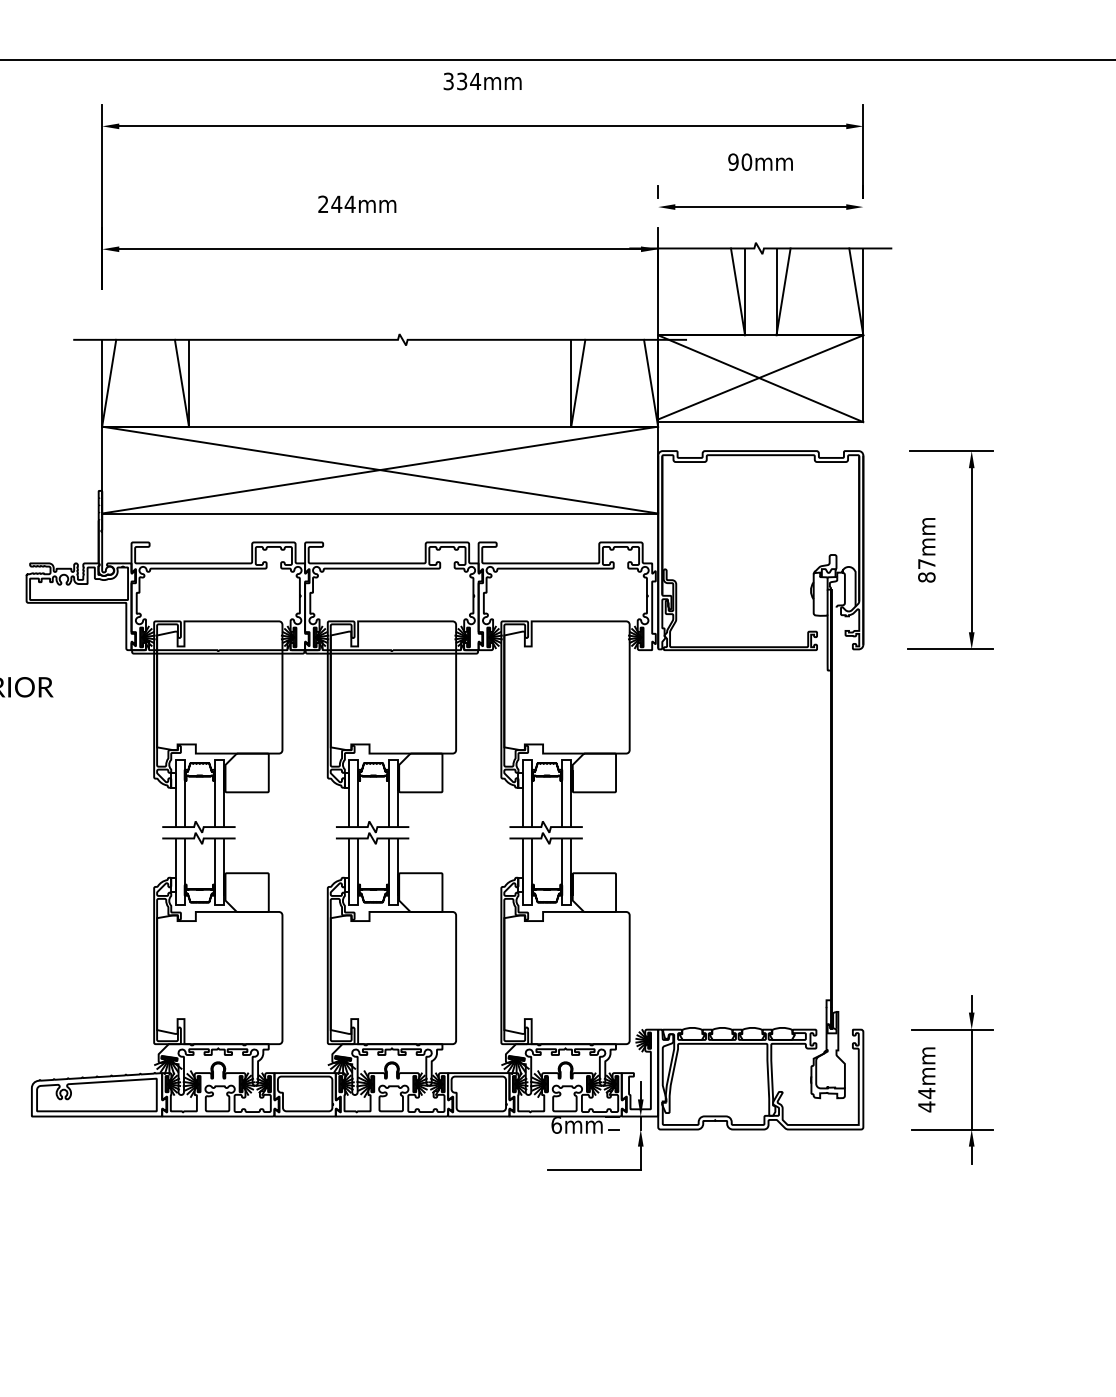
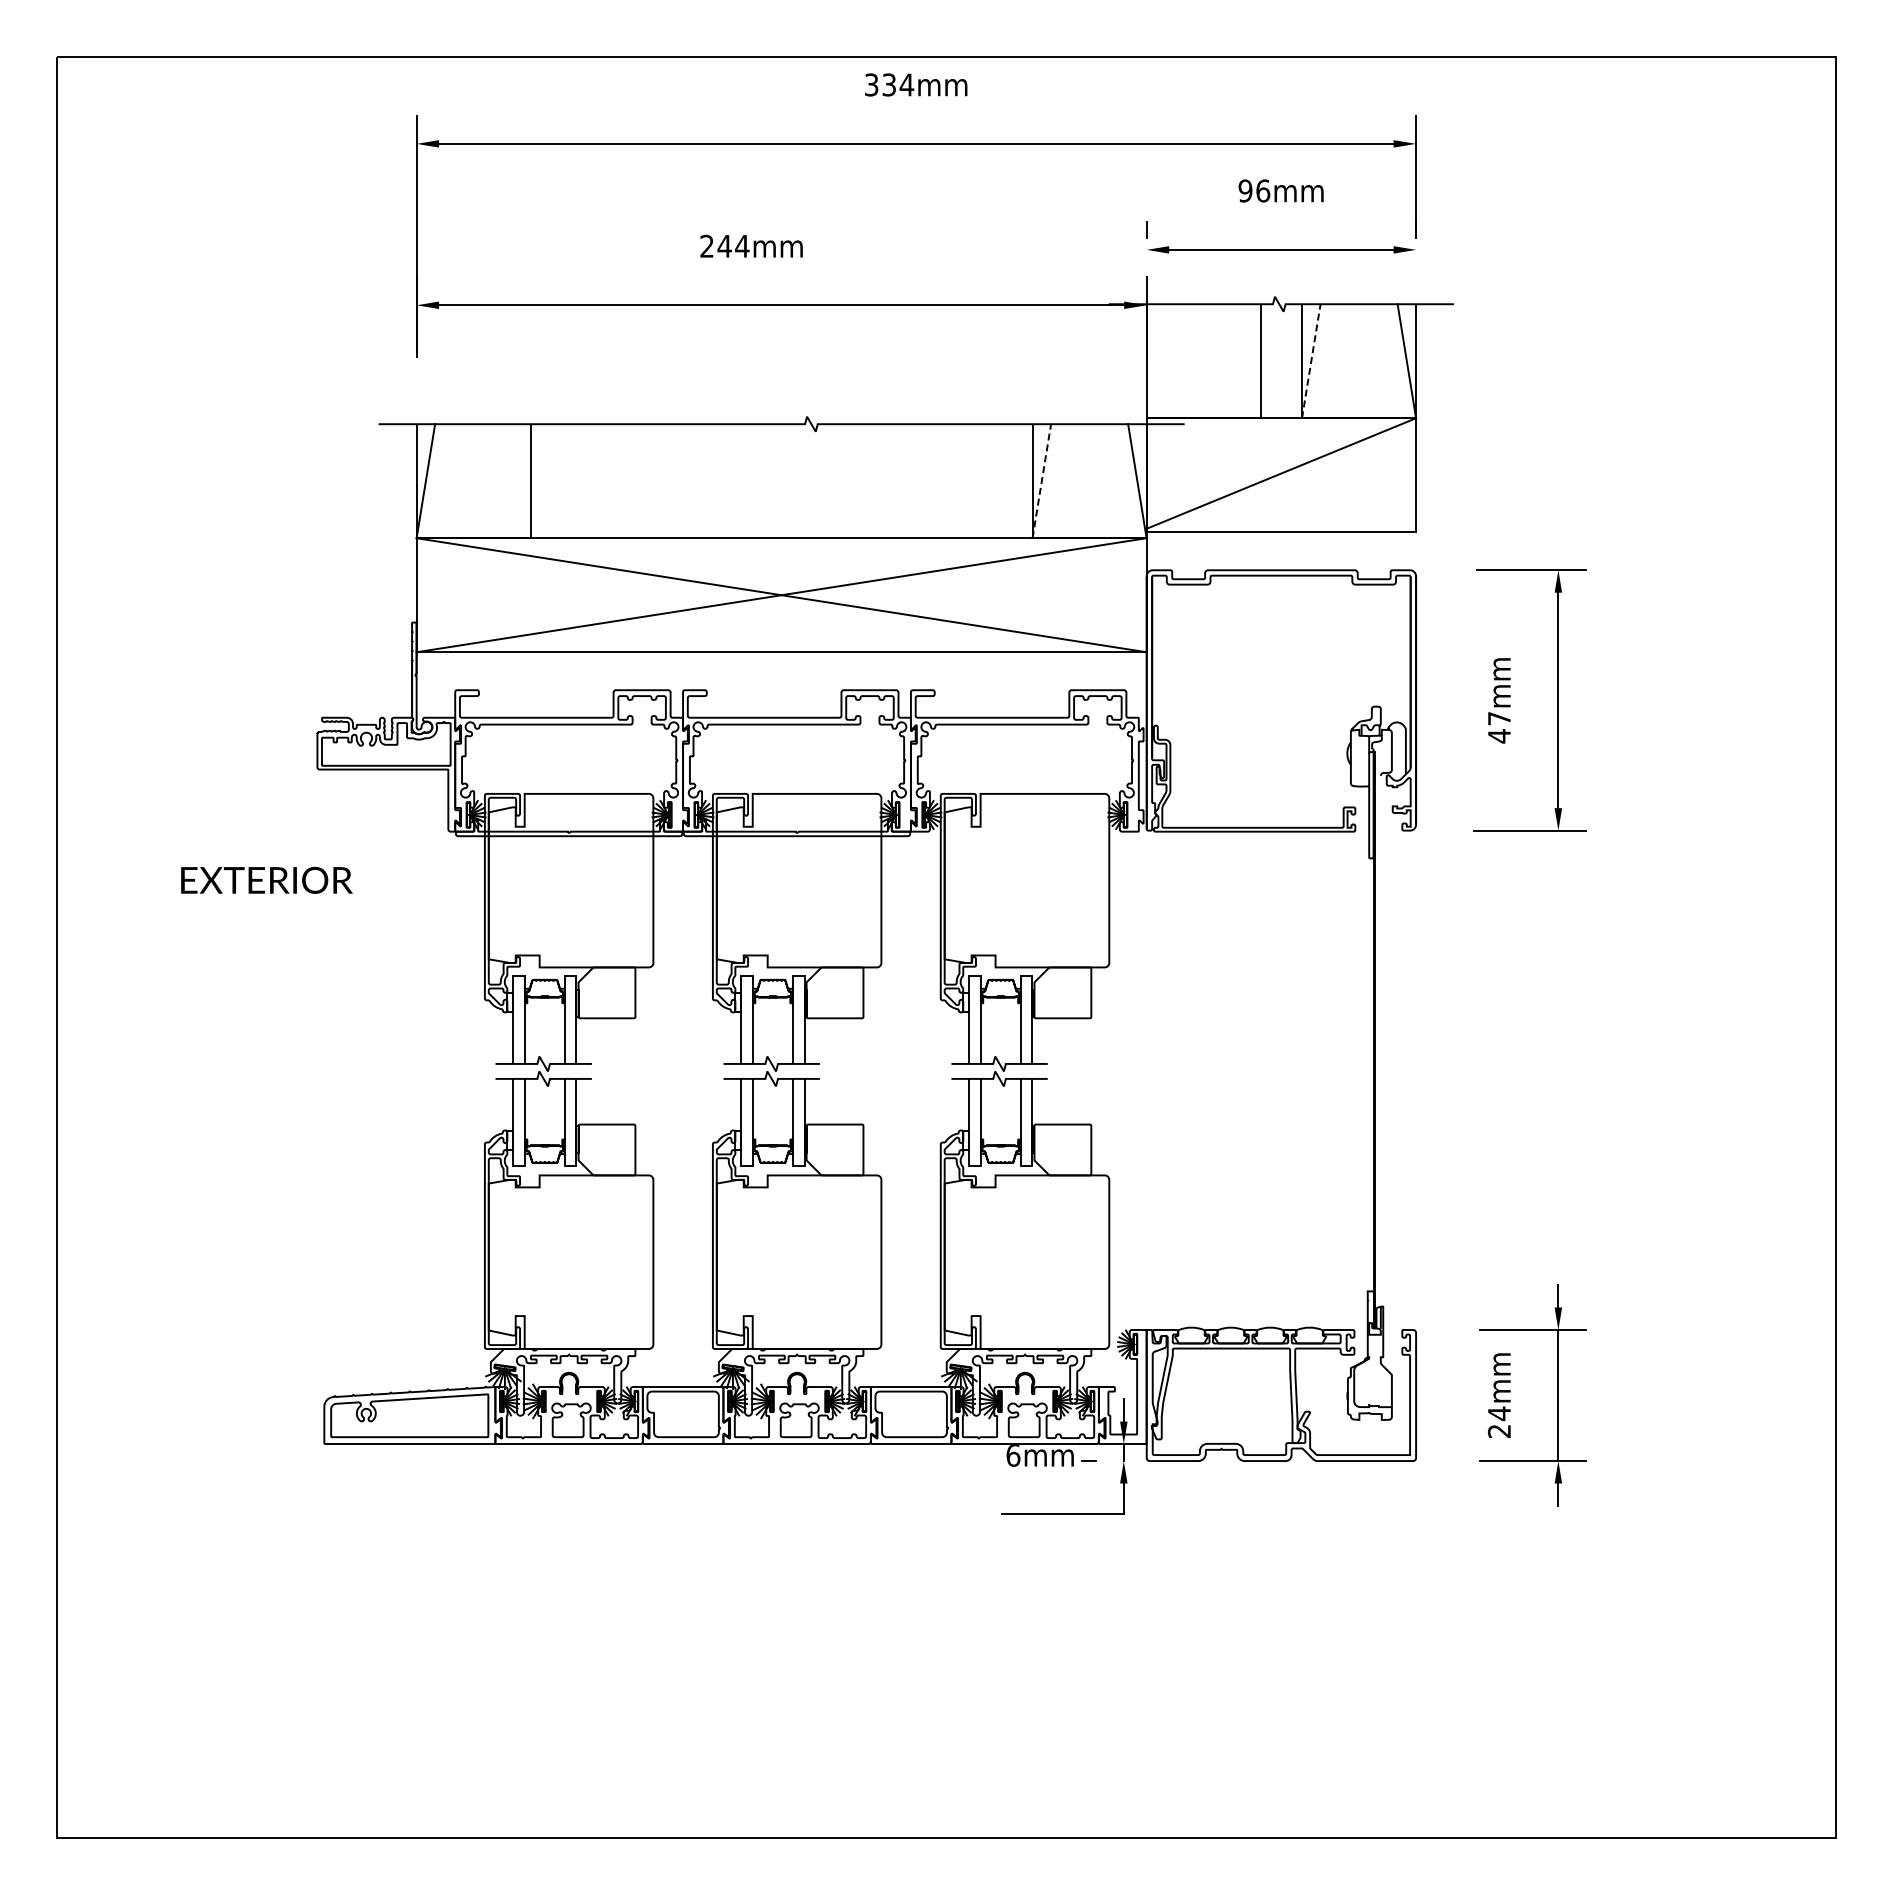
text: (747, 161) -> (1263, 190), 90mm -> 96mm
line: (737, 292) -> (1251, 361), removed
line: (783, 292) -> (1311, 361), solid -> dashed
line: (760, 378) -> (1281, 475), removed
line: (182, 383) -> (521, 481), removed
line: (578, 383) -> (1041, 481), solid -> dashed
text: (926, 577) -> (1499, 736), 87mm -> 47mm
text: (926, 1106) -> (1498, 1431), 44mm -> 24mm

